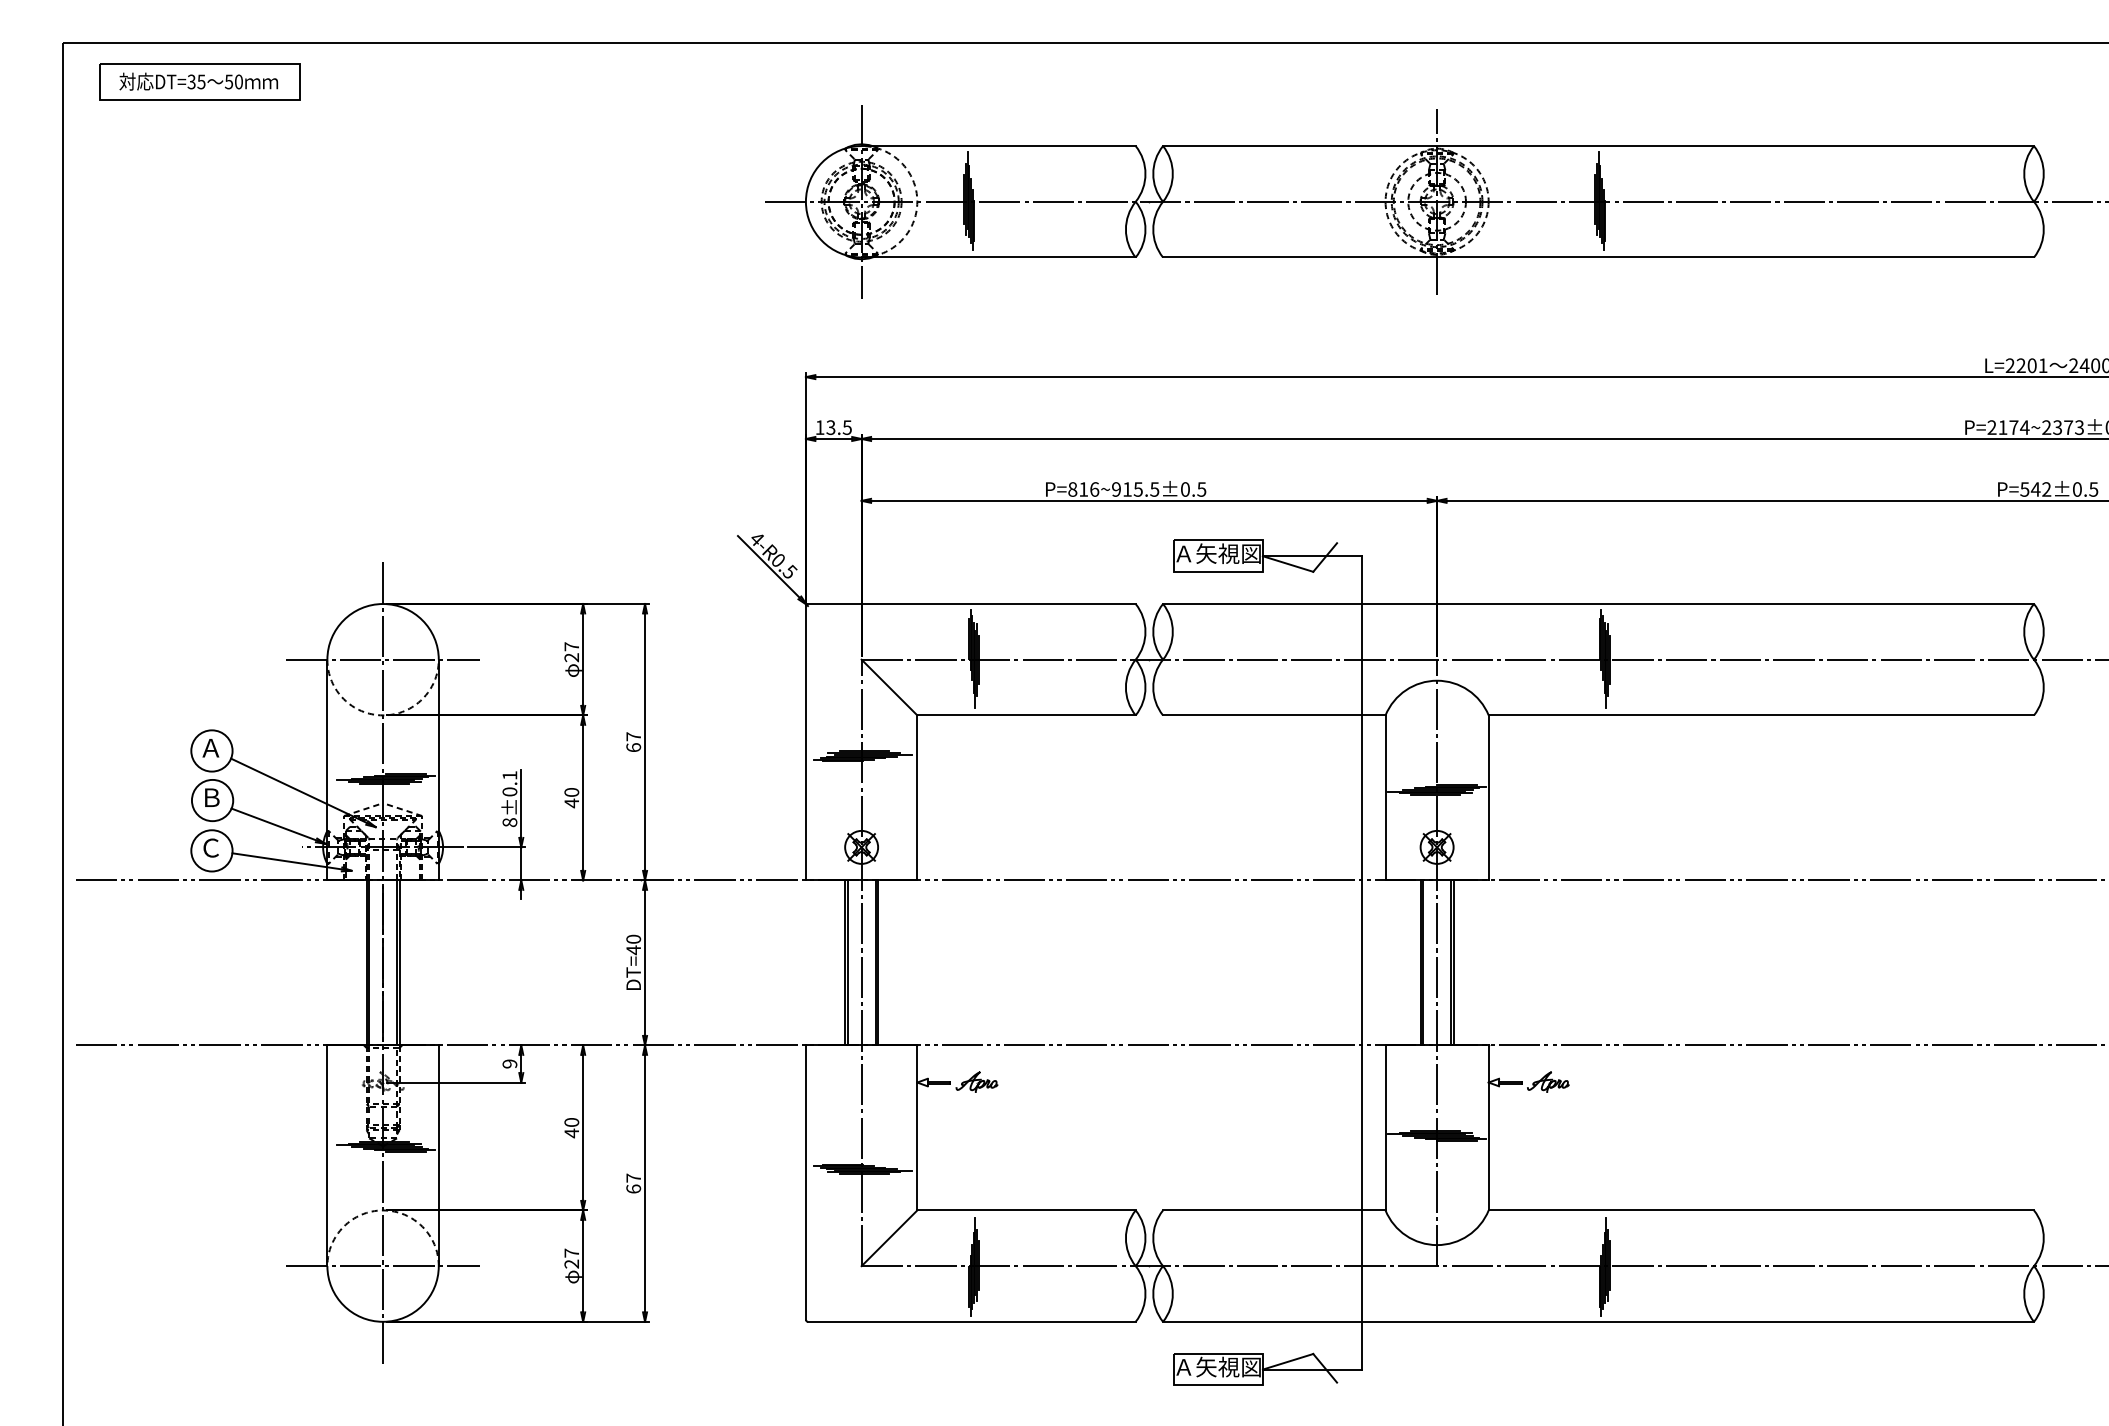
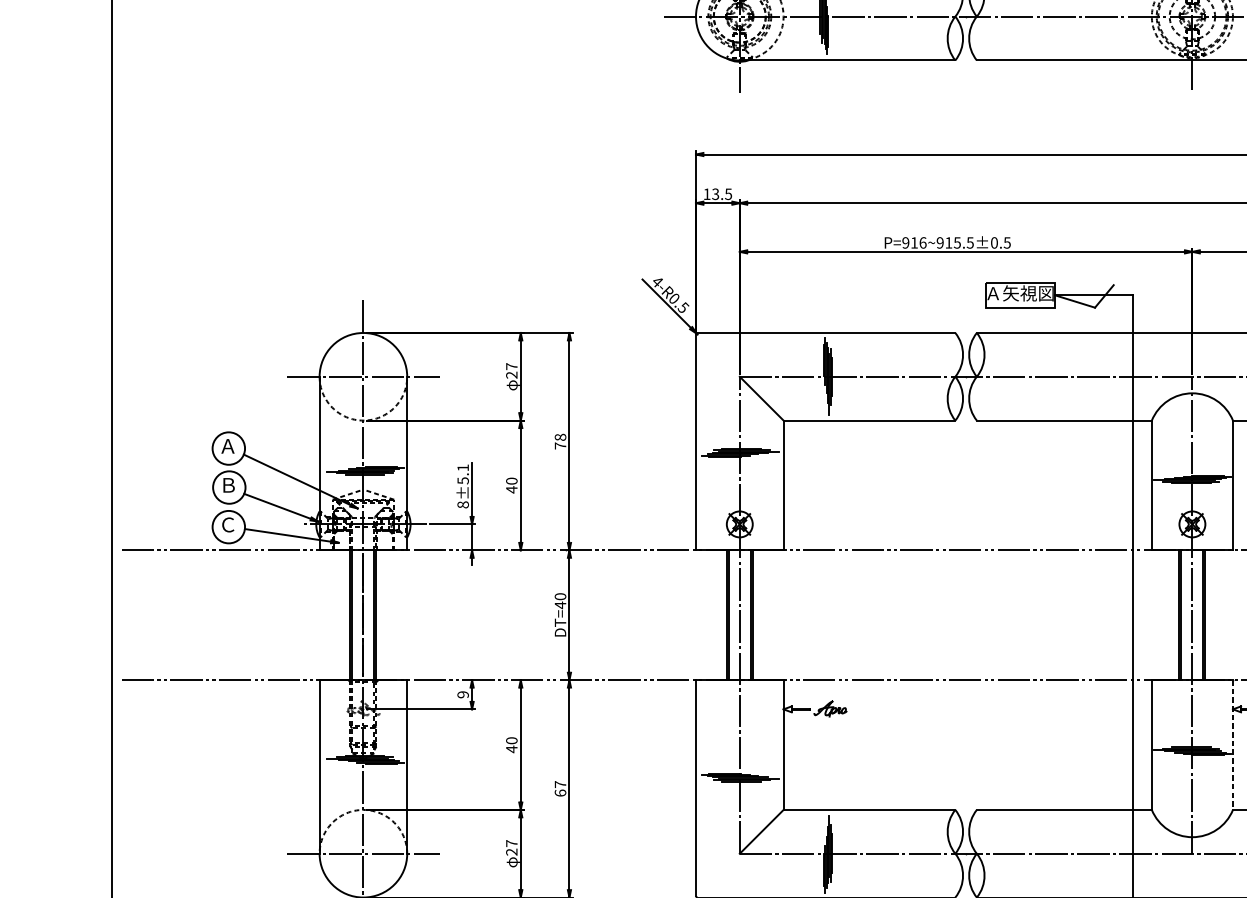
text: (1072, 489) -> (905, 242), P=816~915.5±0.5 -> P=916~915.5±0.5
text: (633, 742) -> (560, 441), 67 -> 78
text: (509, 791) -> (462, 480), 8±0.1 -> 8±5.1
line: (1488, 1127) -> (1232, 744), solid -> dashed

